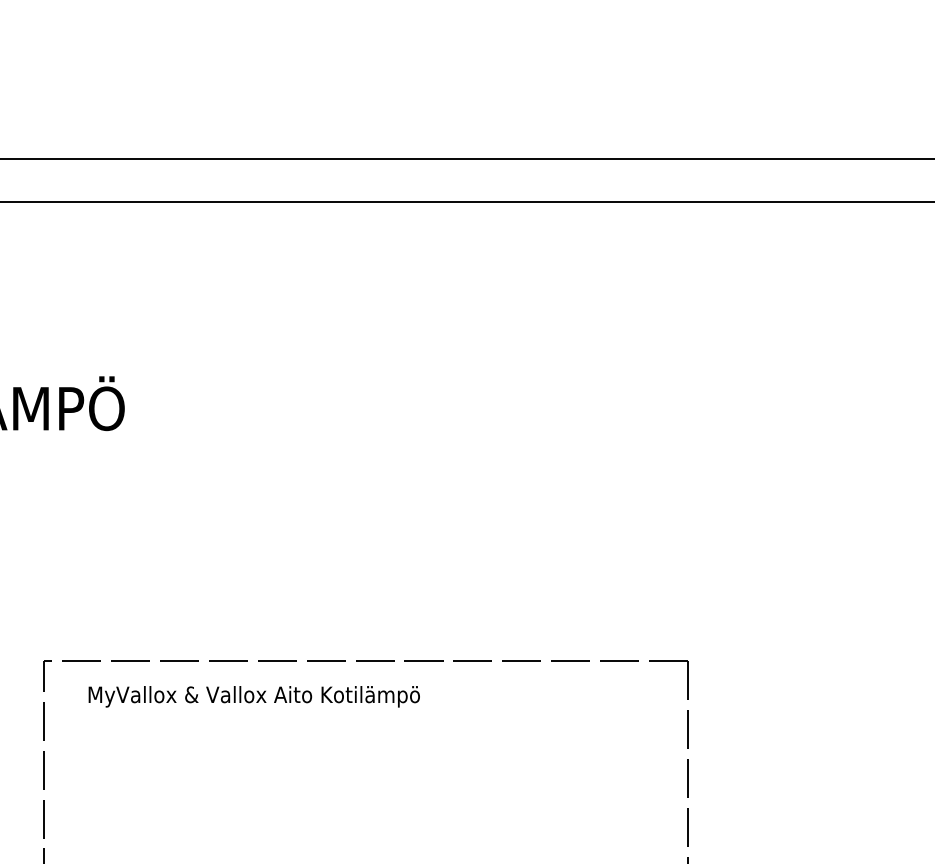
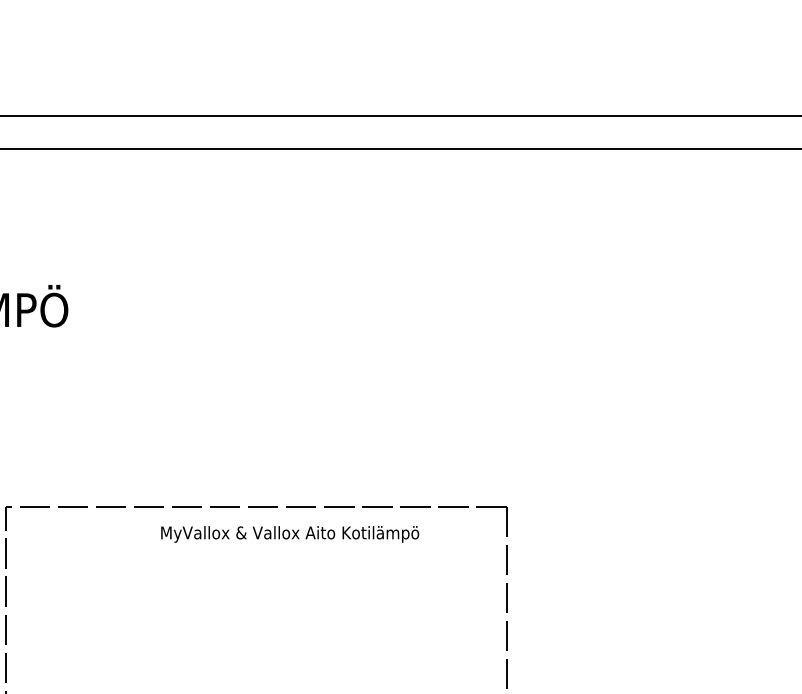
text: (254, 696) -> (290, 534), moved

